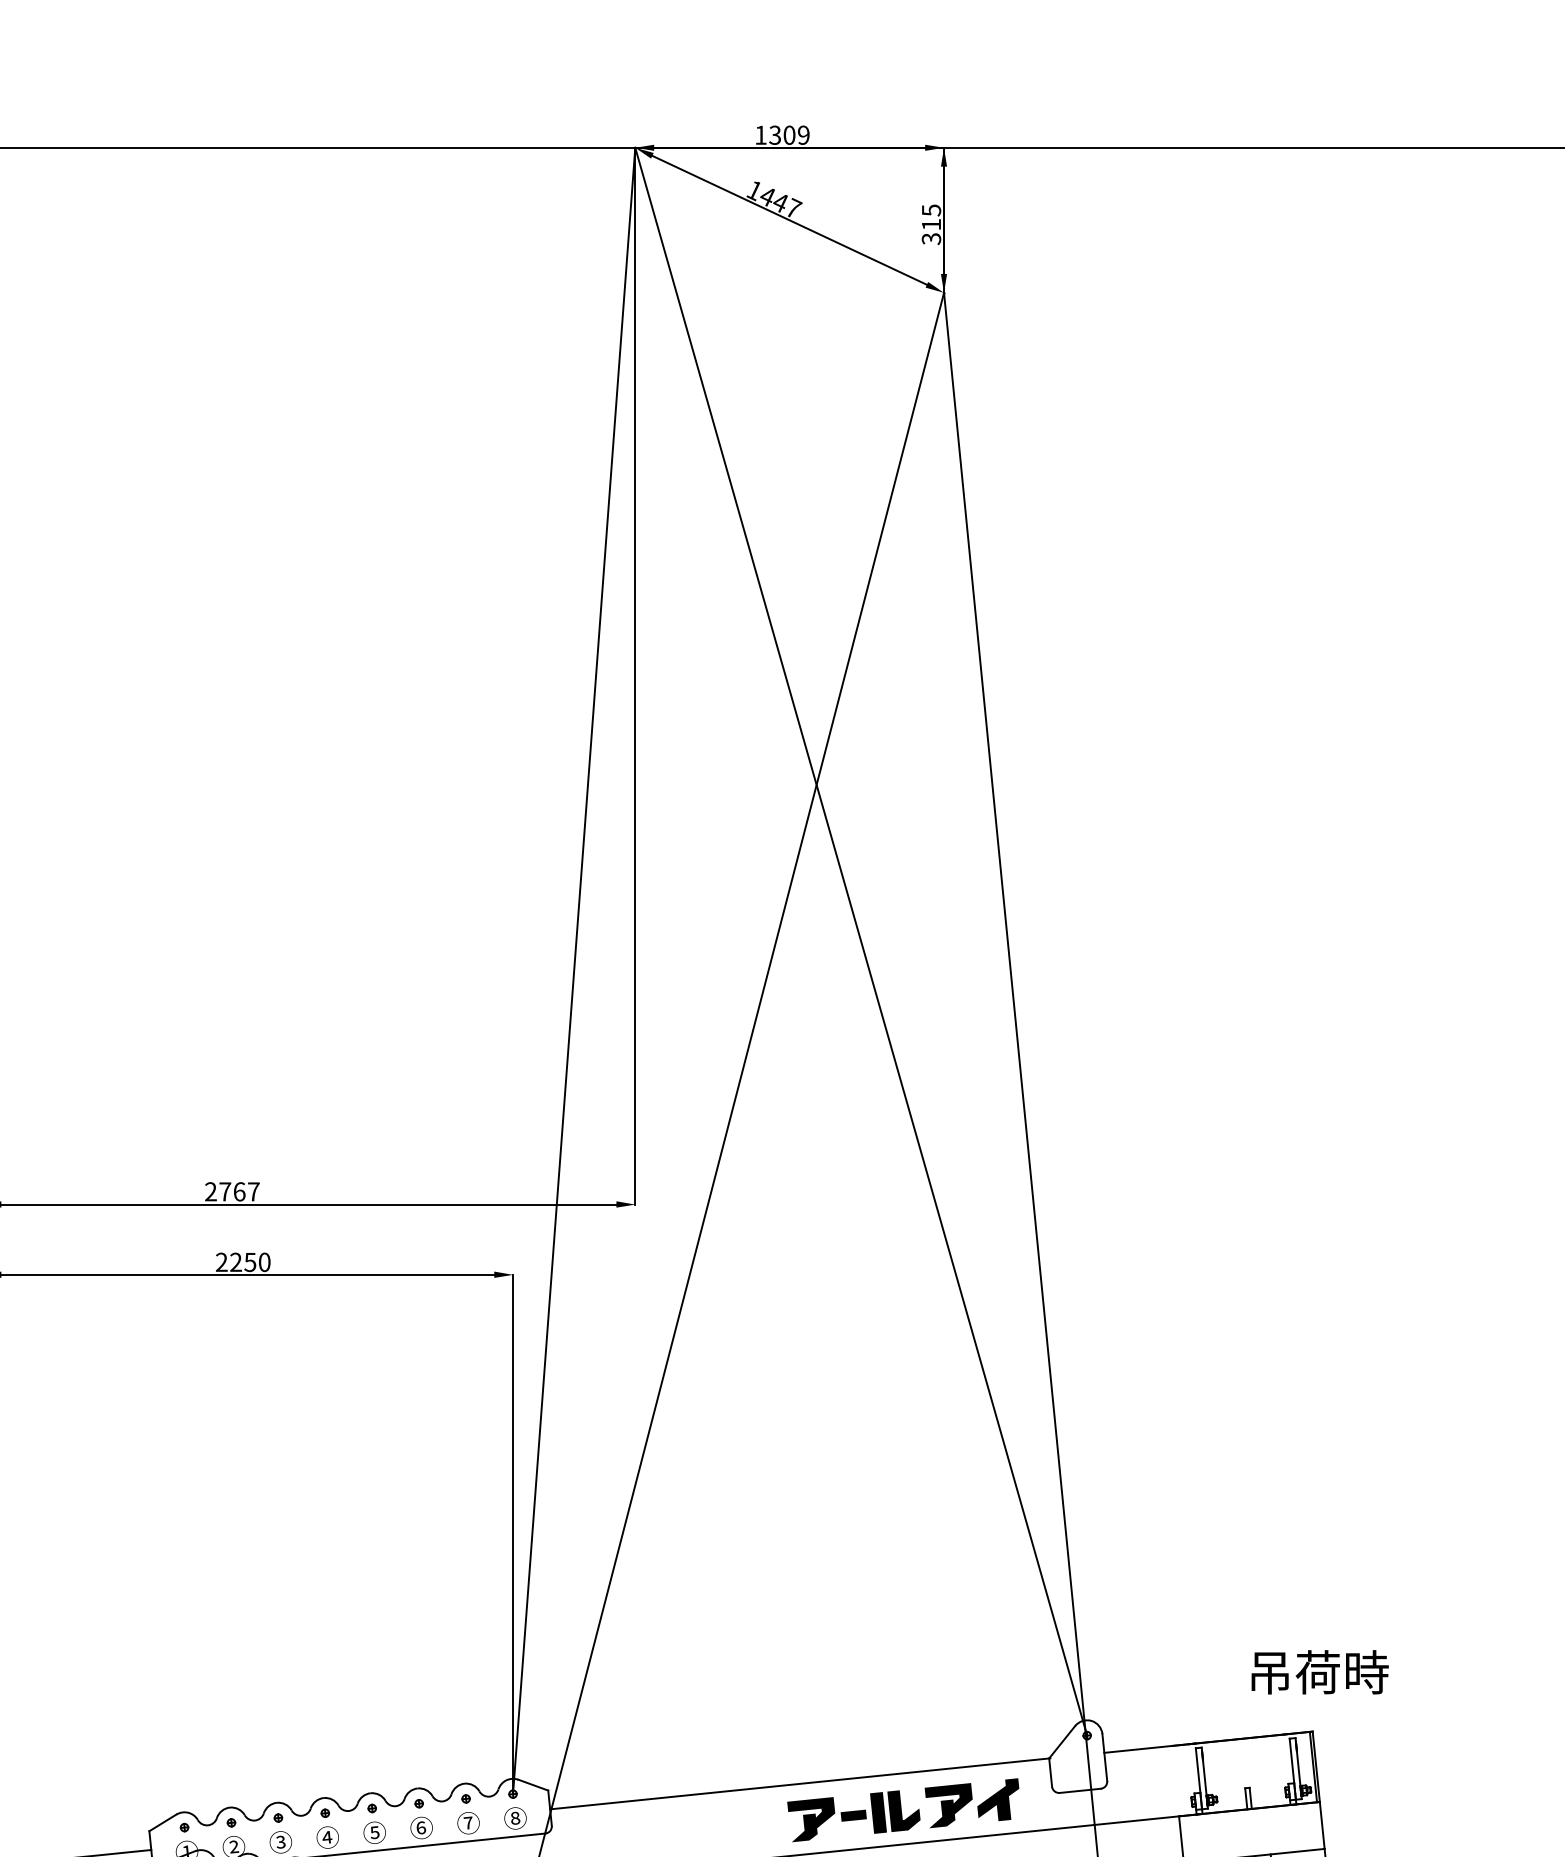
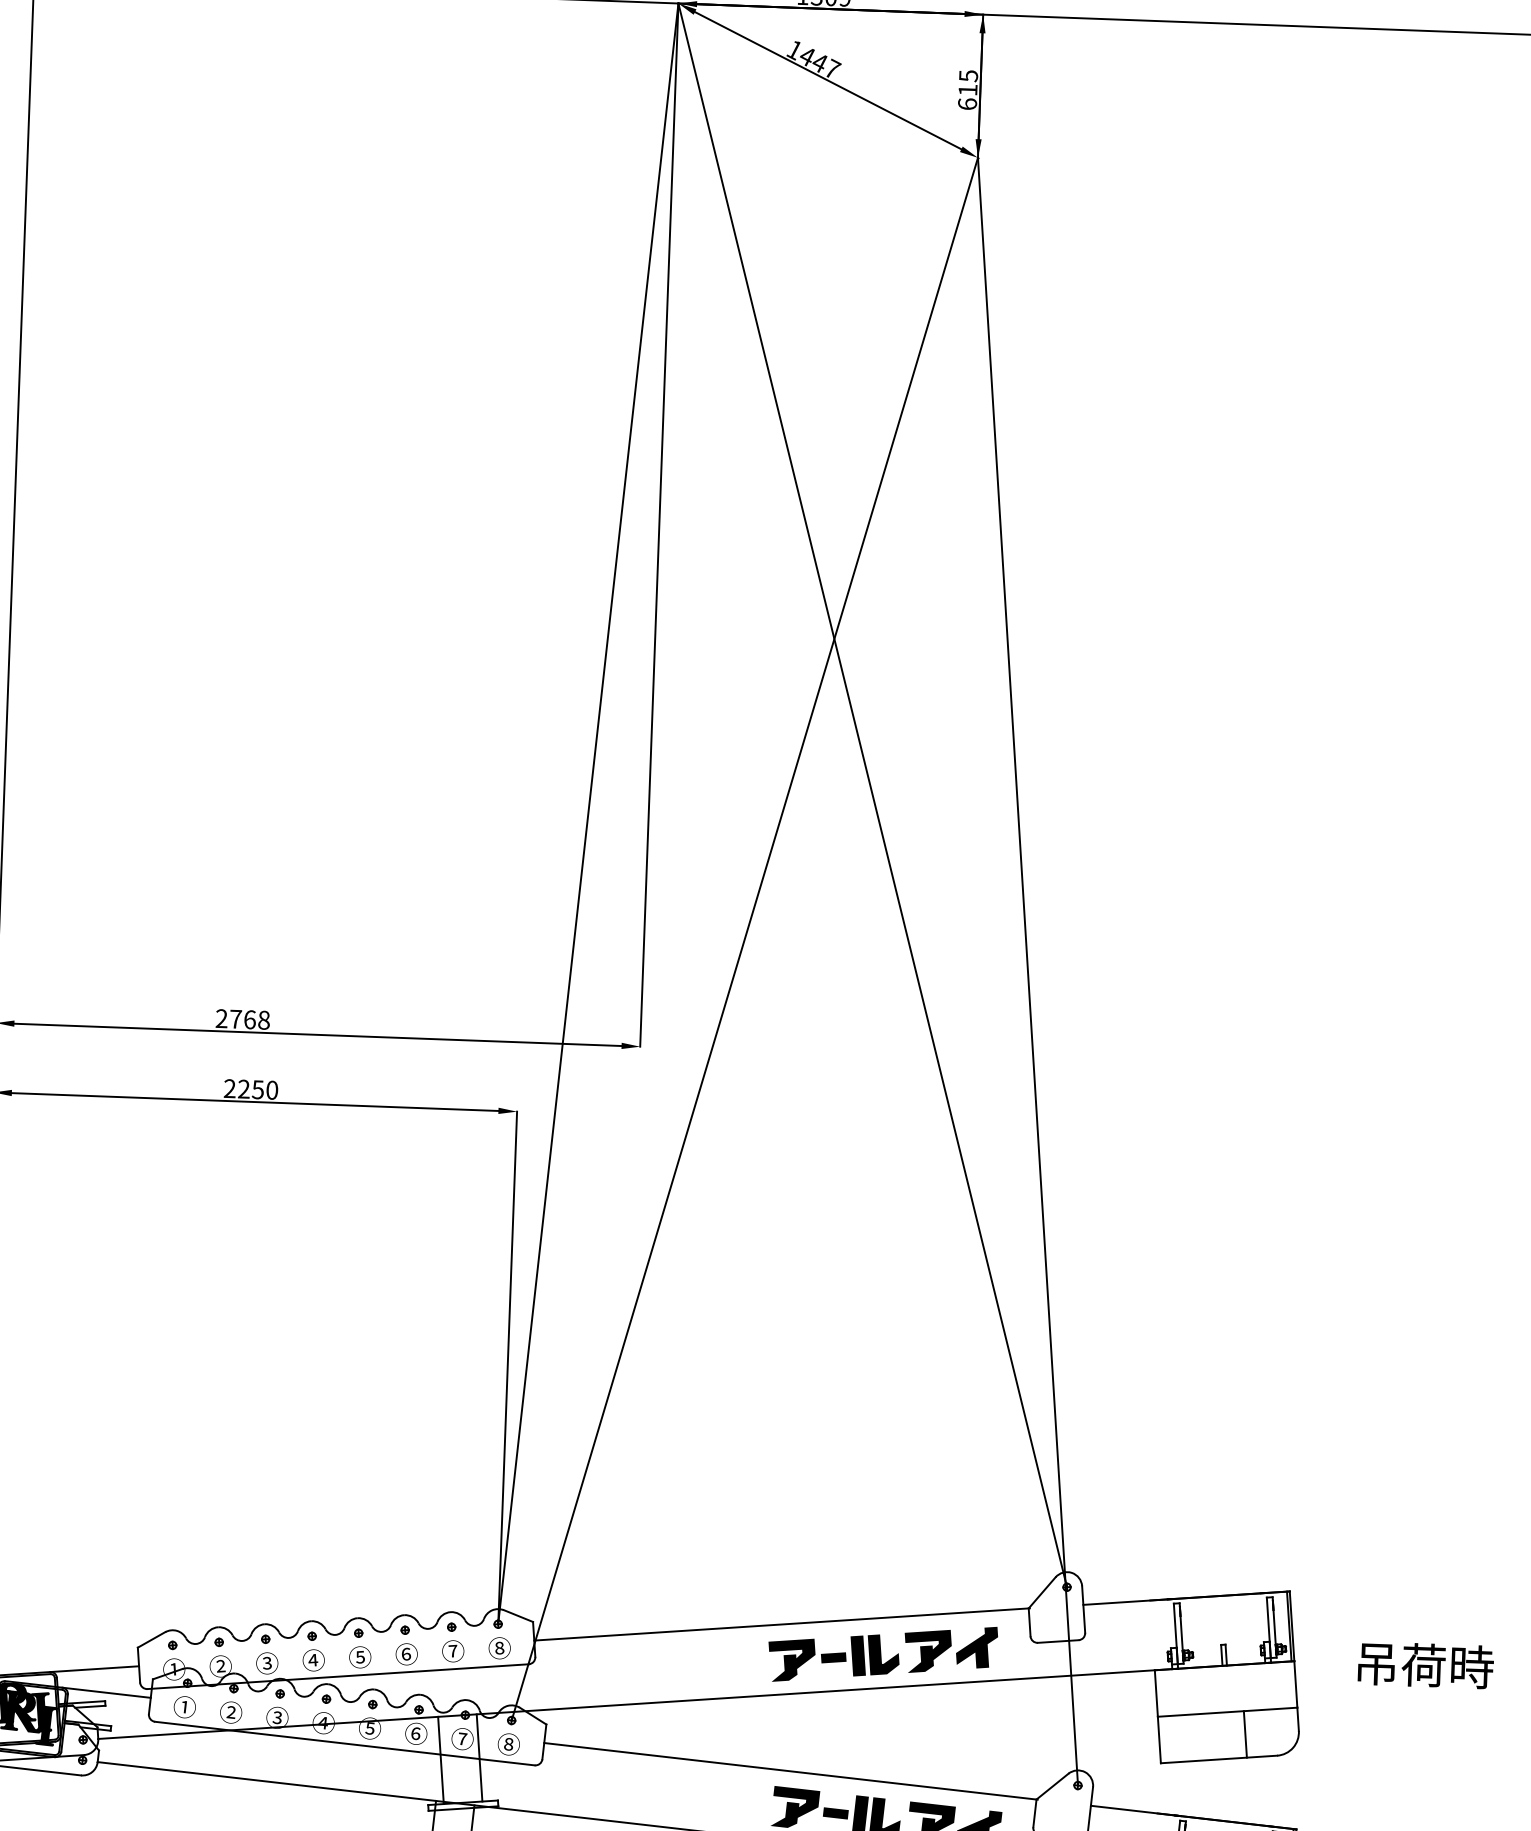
text: (931, 239) -> (967, 104), 315 -> 615
text: (253, 1191) -> (263, 1019), 2767 -> 2768
text: (1319, 1672) -> (1425, 1665), moved

